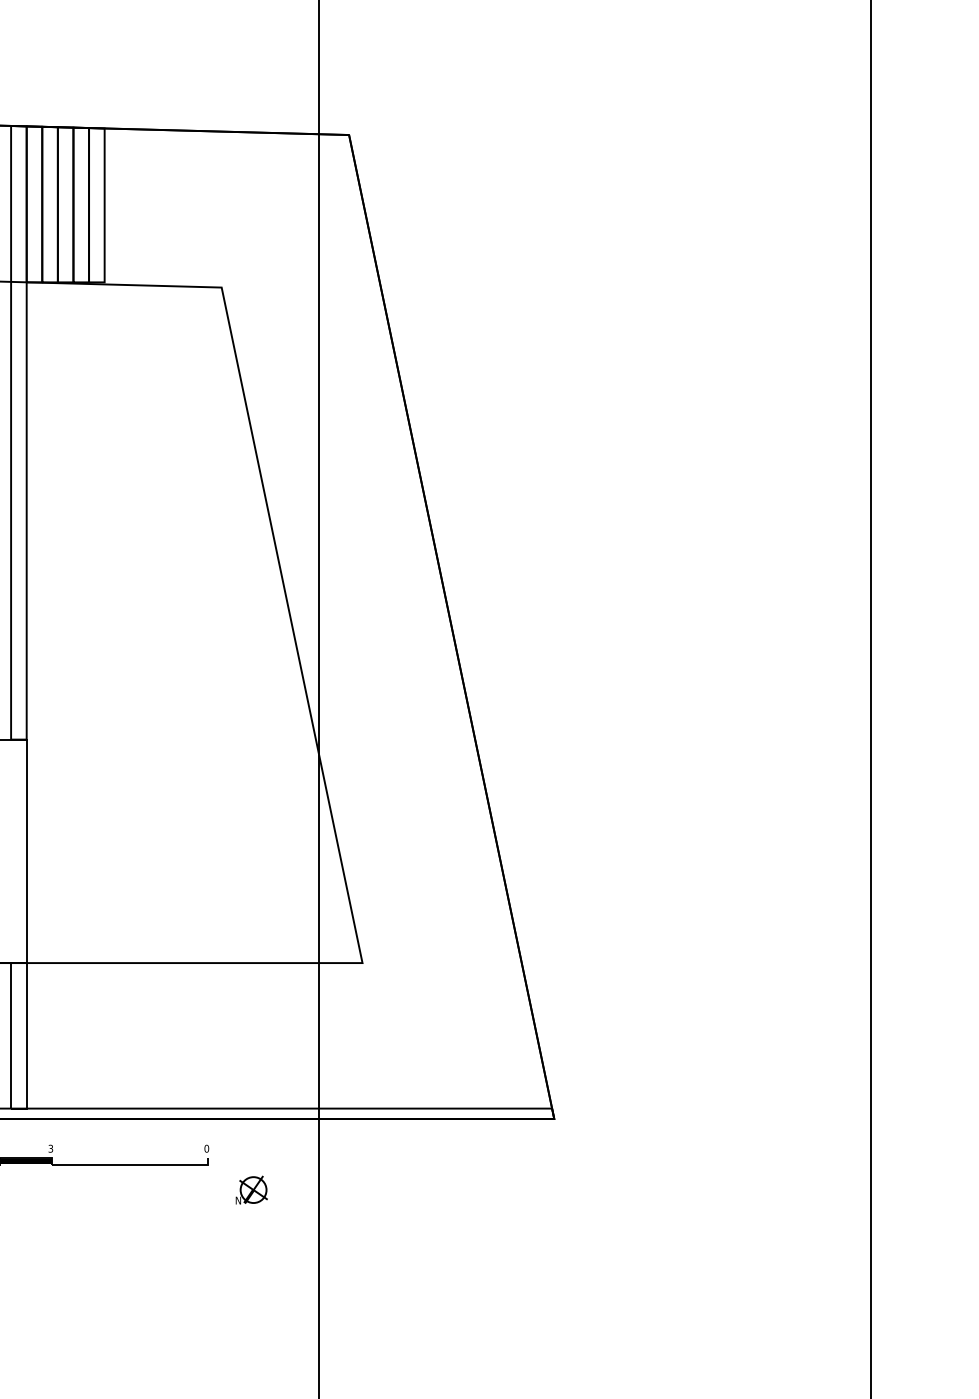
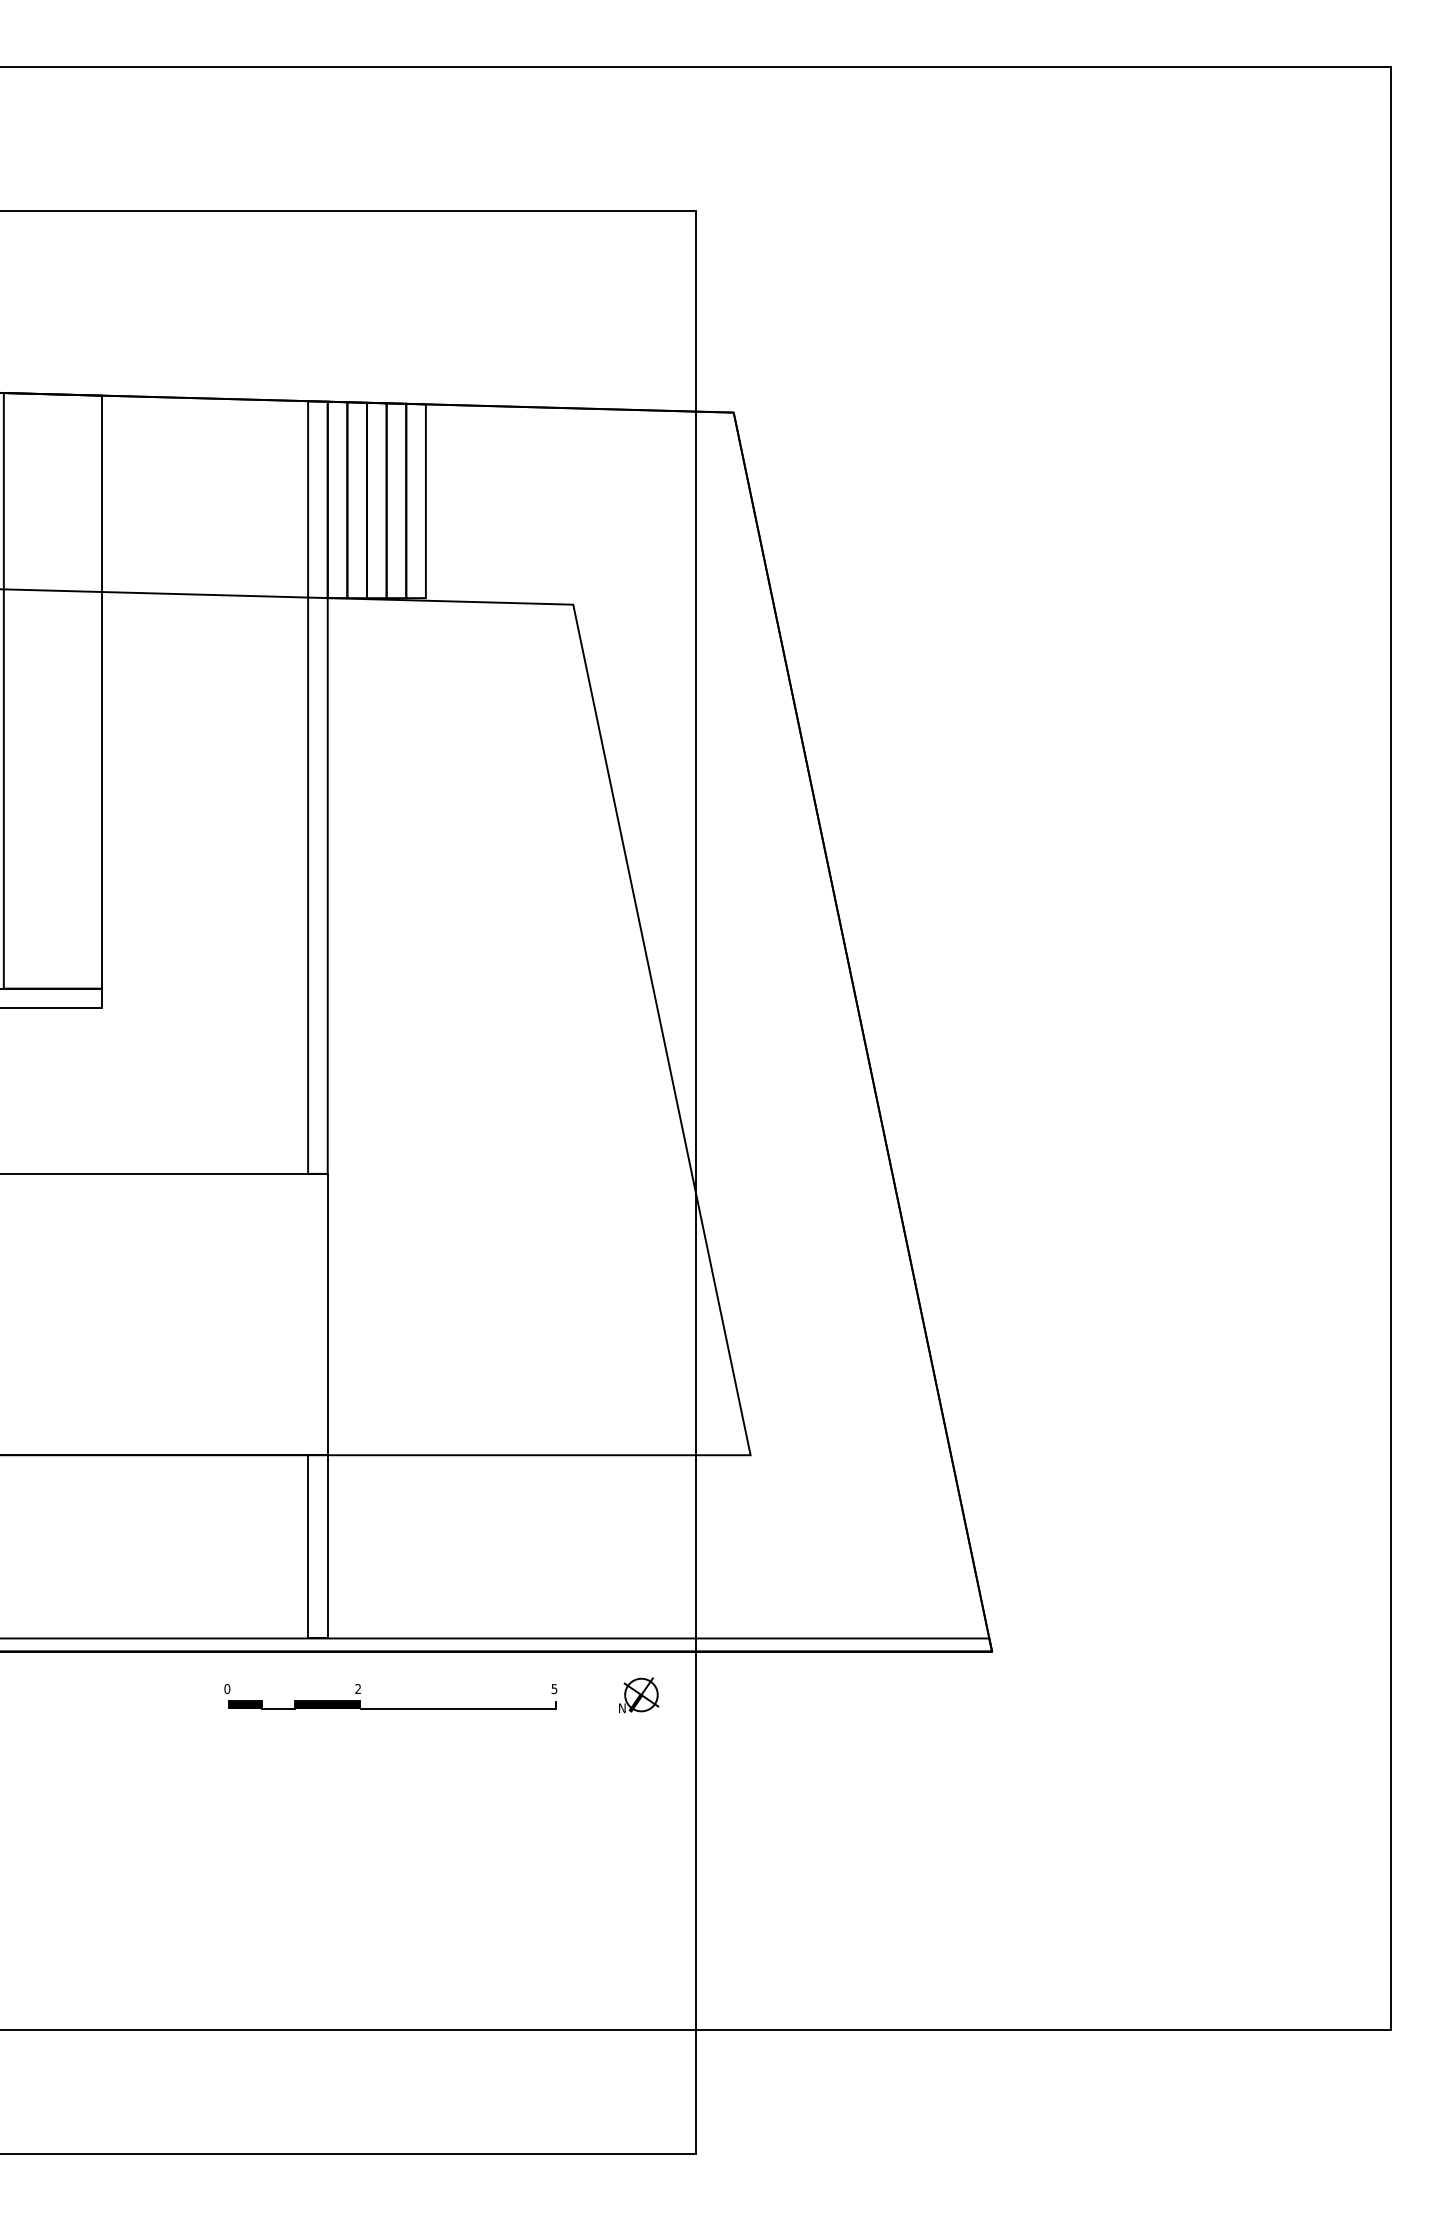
text: (50, 1149) -> (357, 1689), 3 -> 2
text: (206, 1149) -> (554, 1689), 0 -> 5
part: (252, 1190) -> (639, 1695), moved

